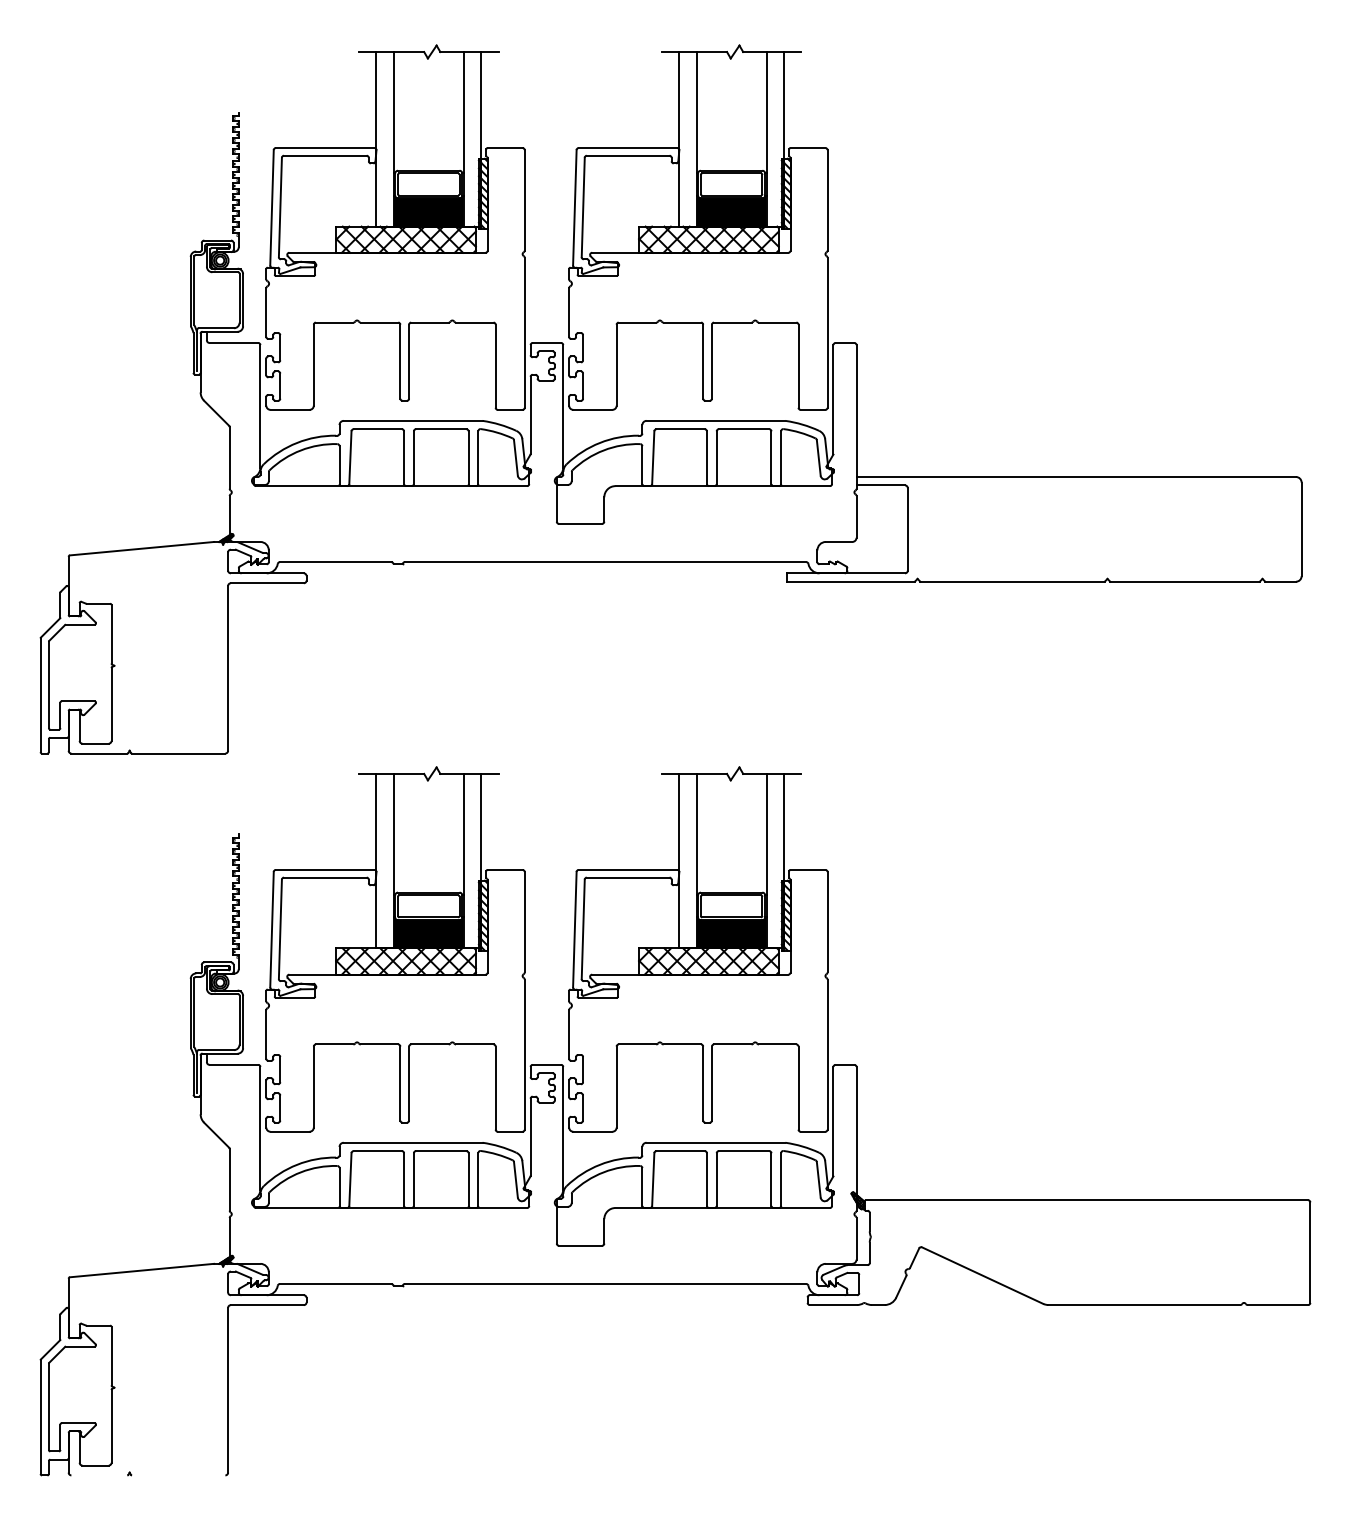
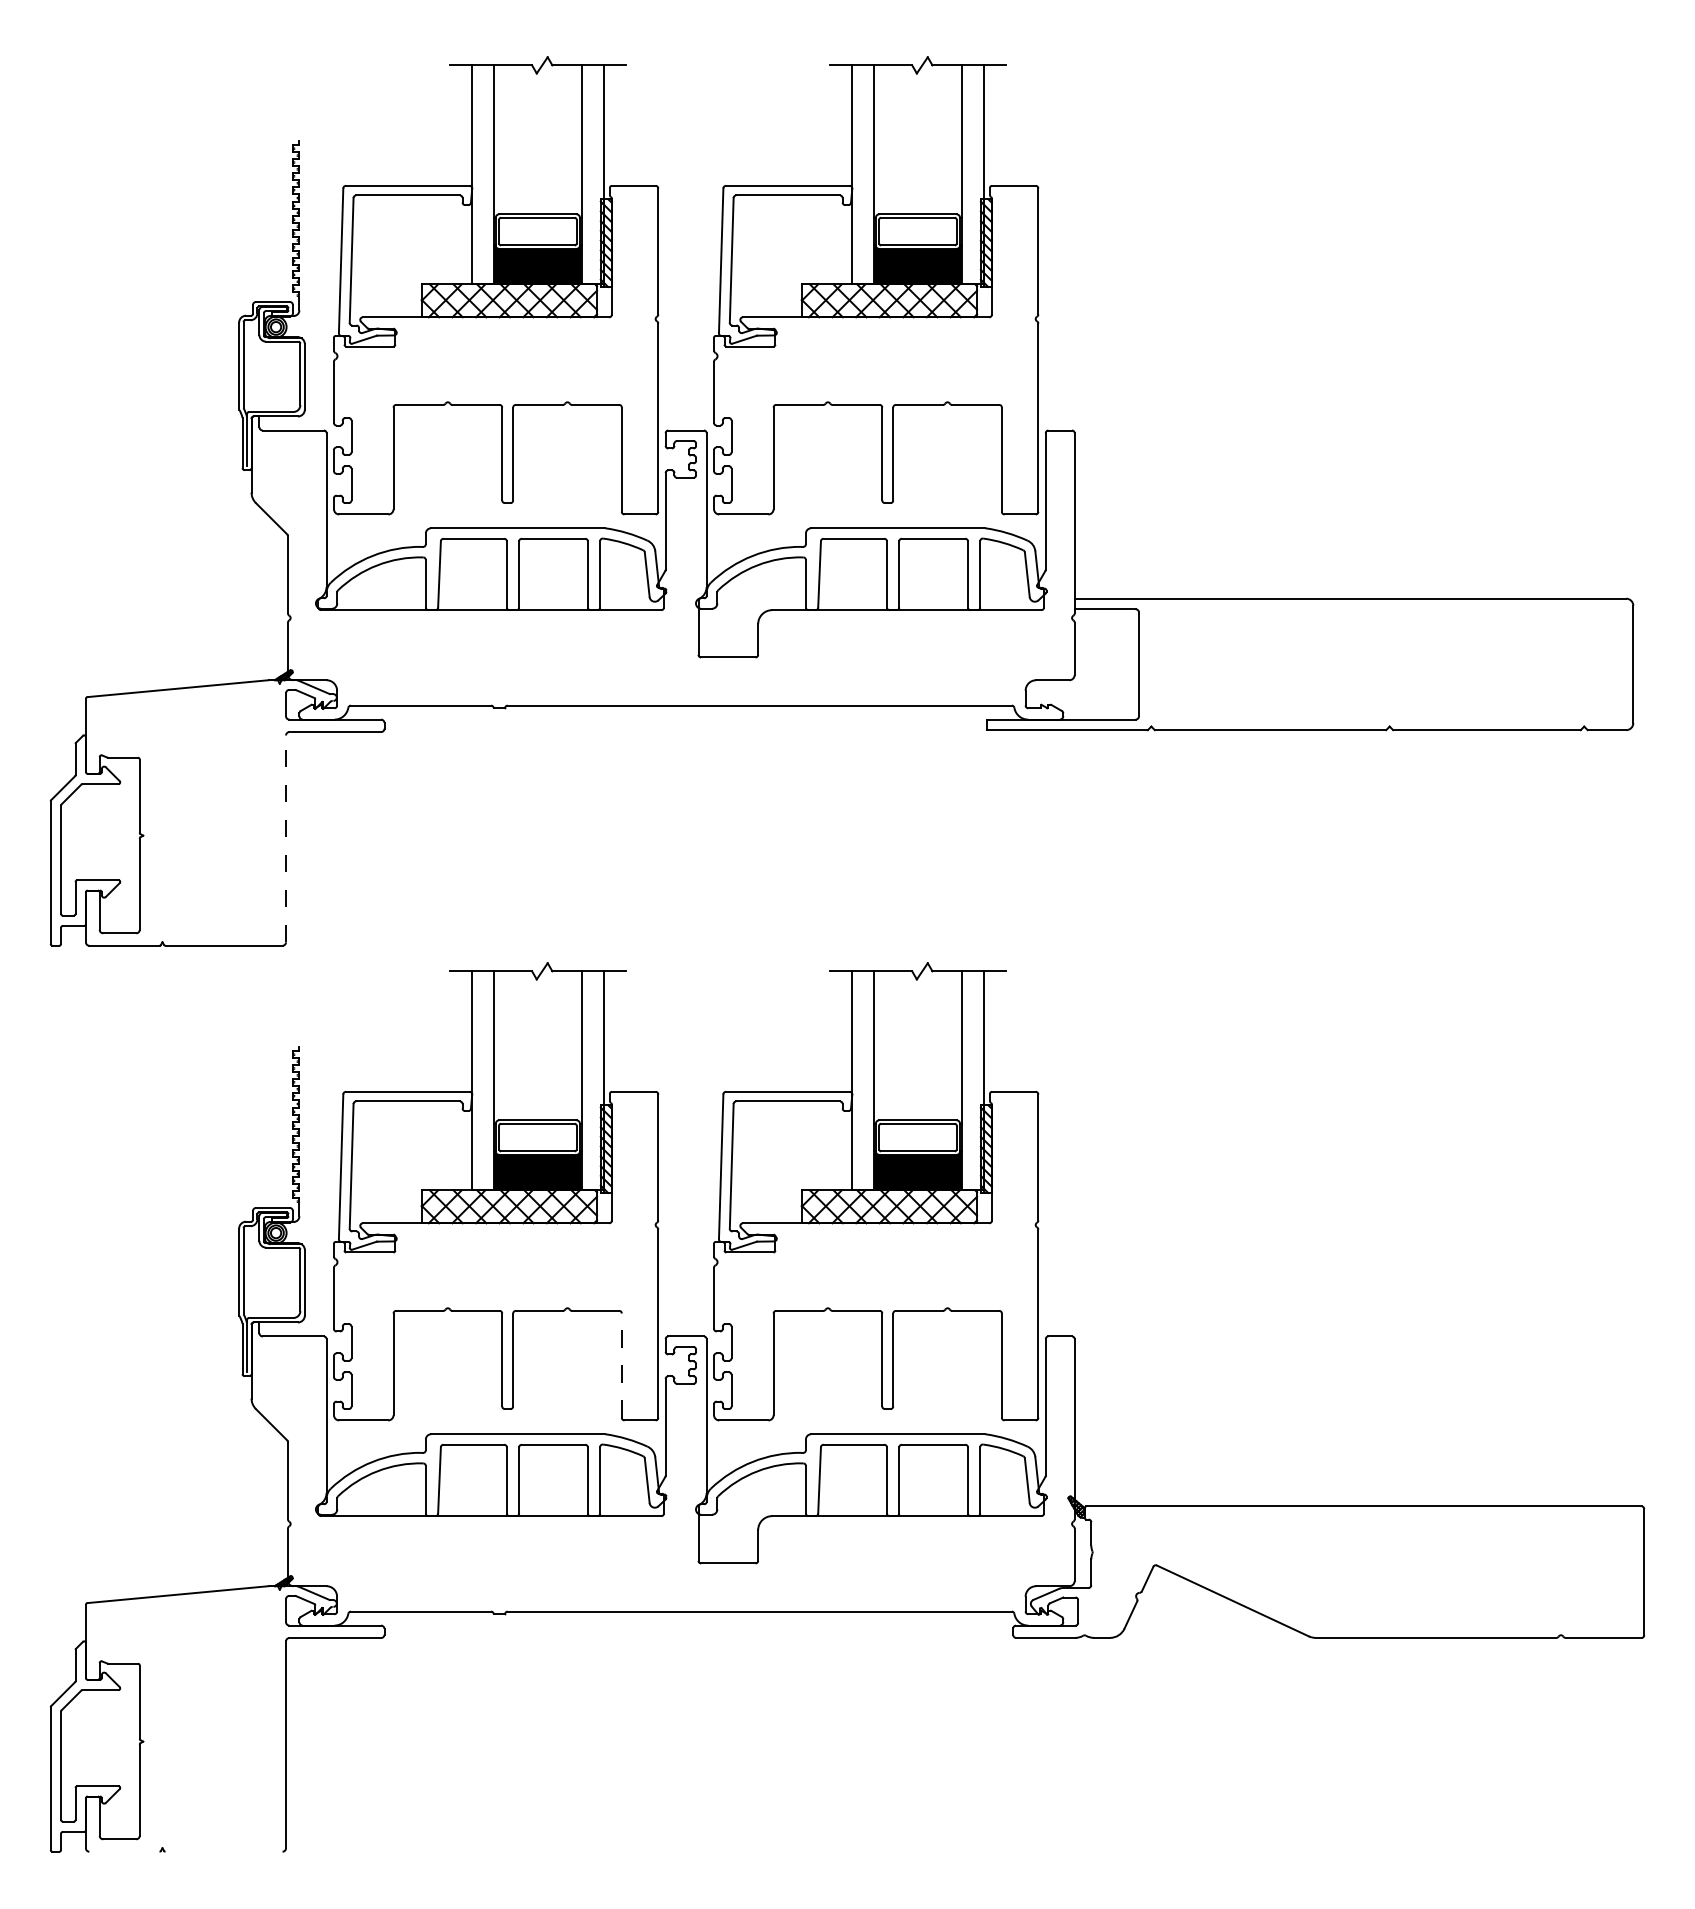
line: (228, 668) -> (286, 838), solid -> dashed
line: (495, 1087) -> (621, 1365), solid -> dashed

